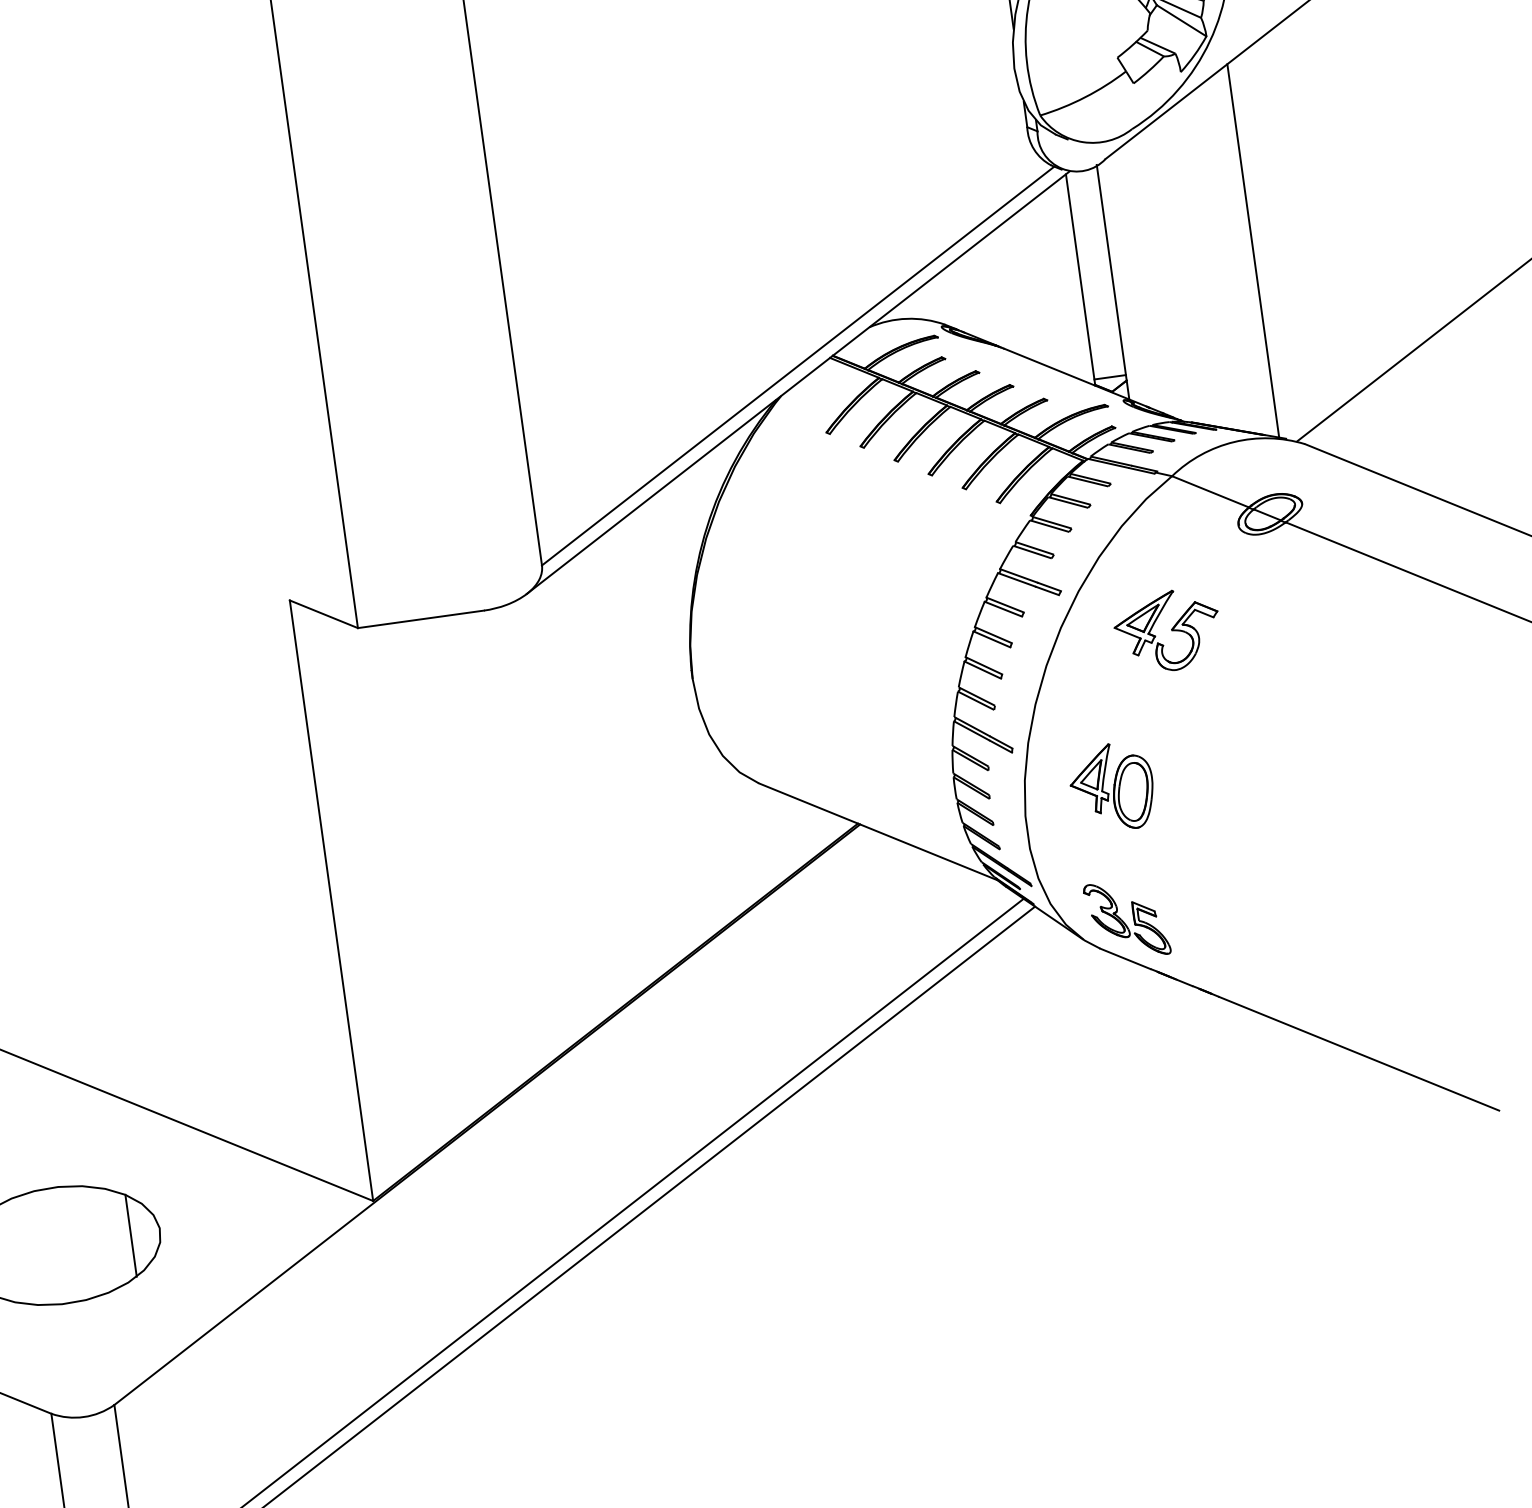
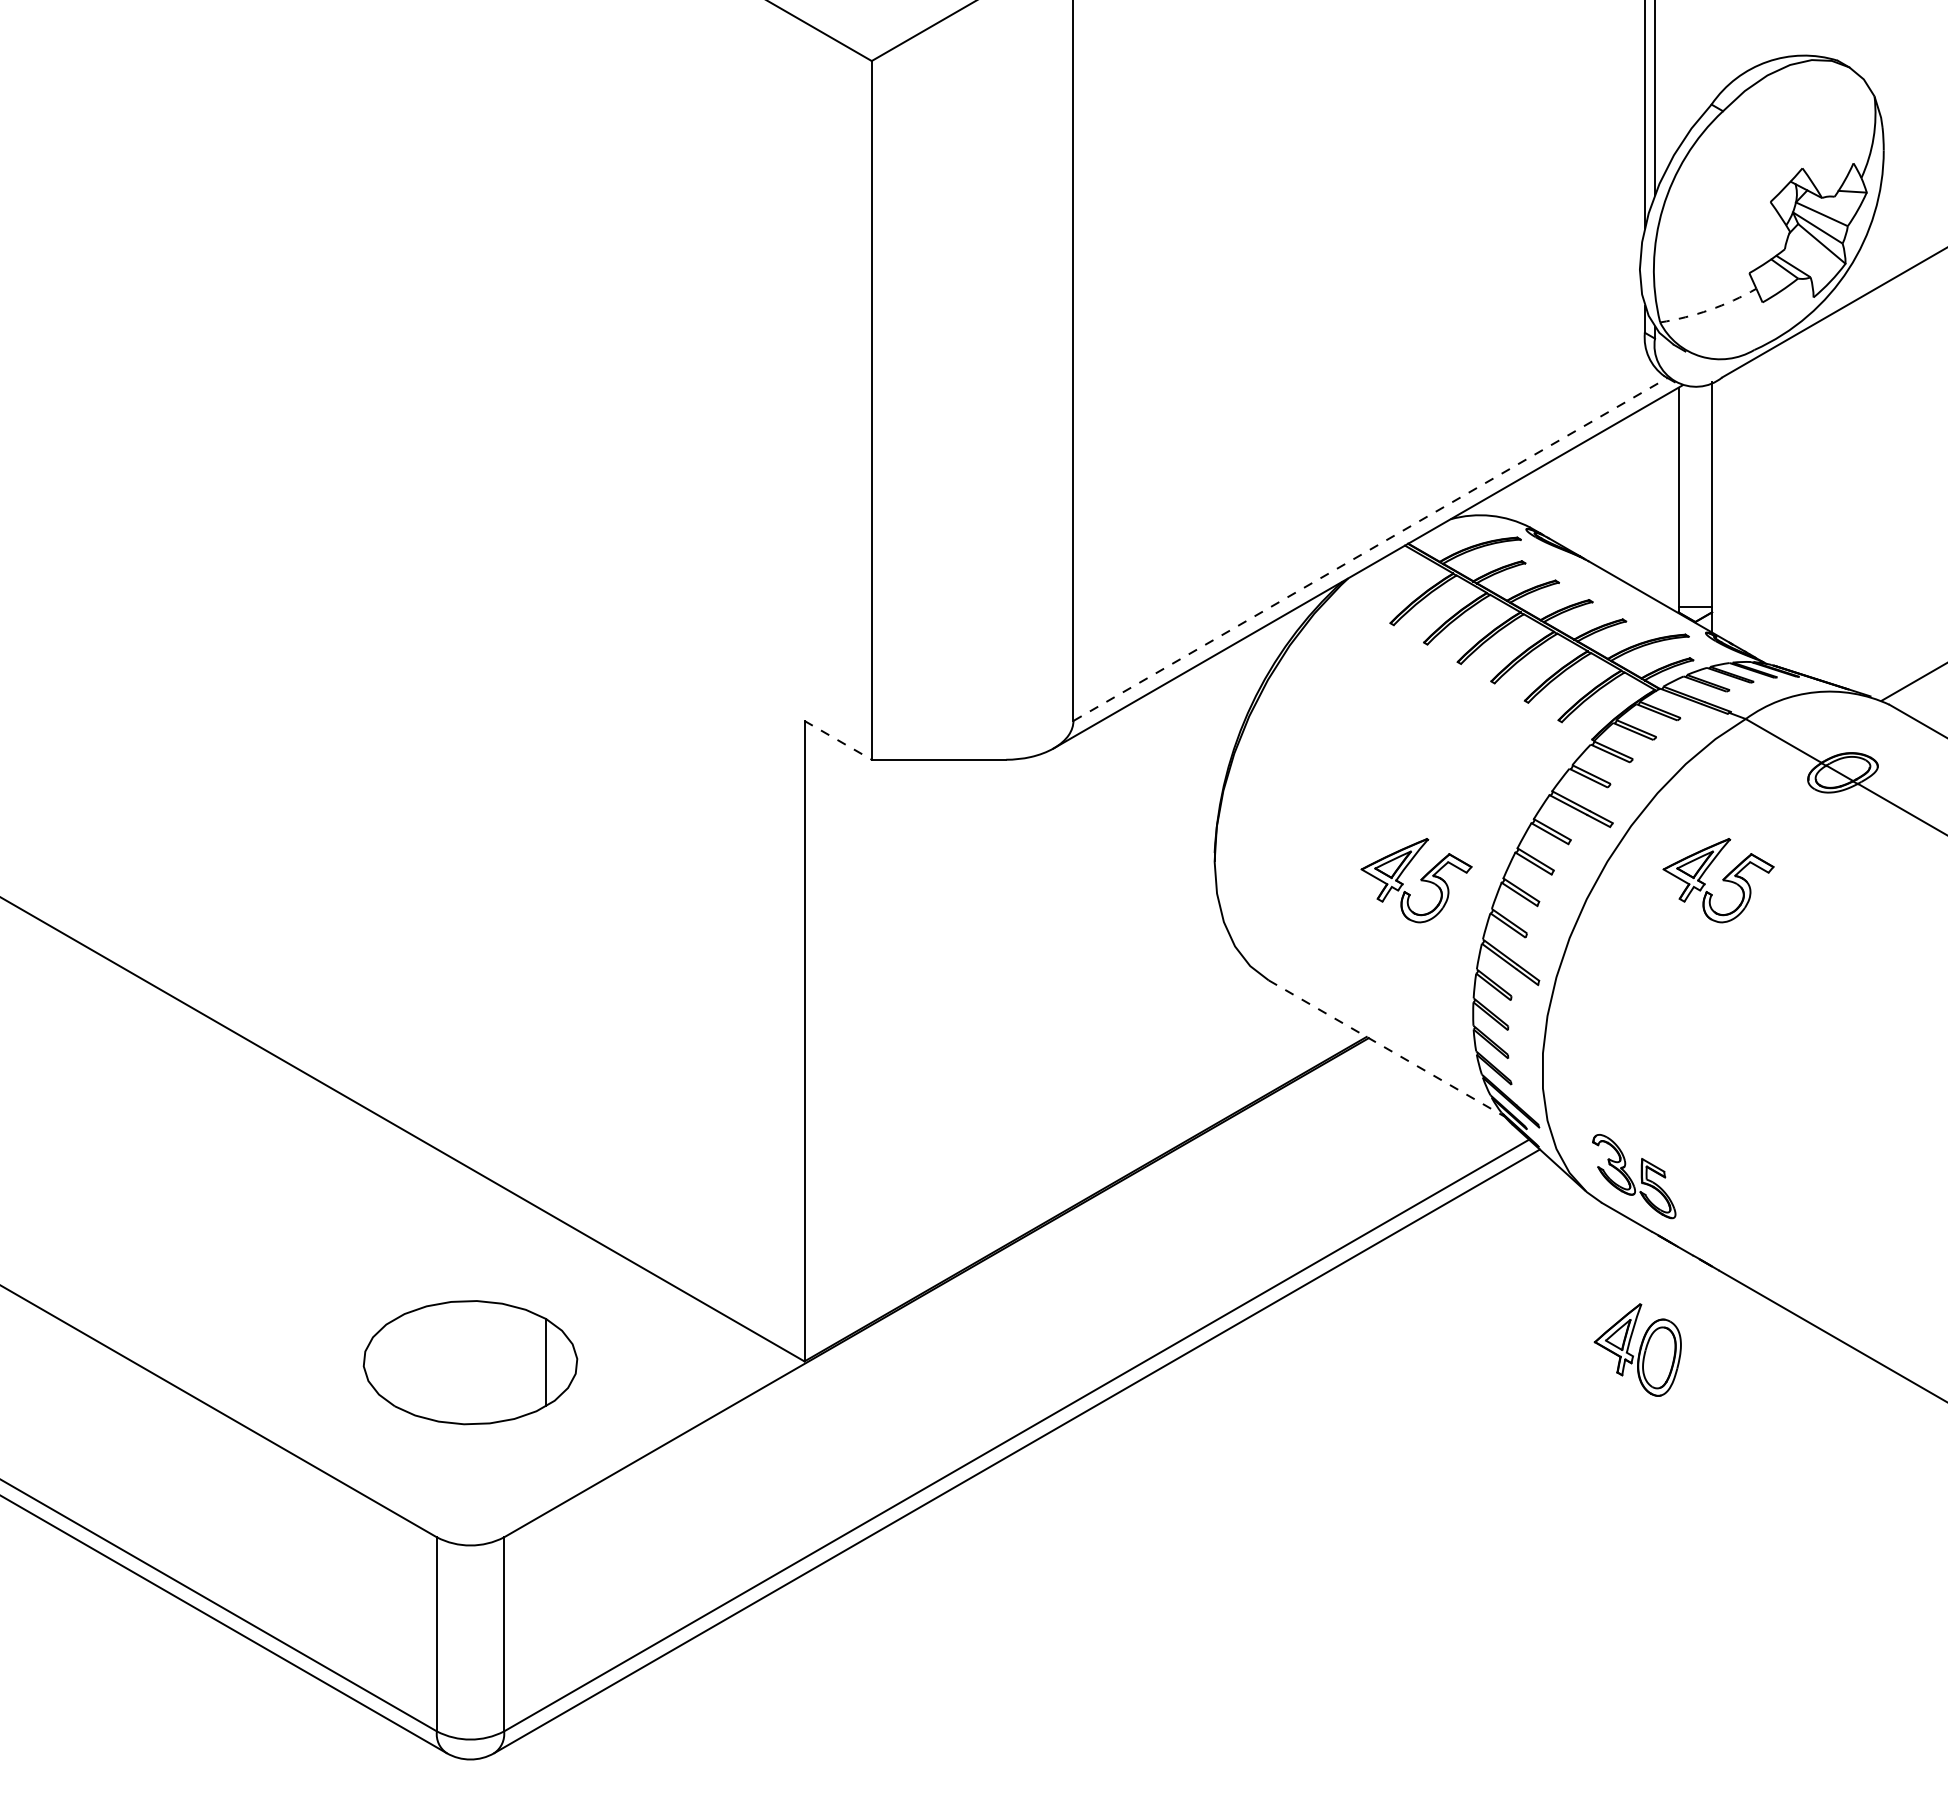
arc: (1084, 96) -> (1709, 309), solid -> dashed
line: (1253, 250) -> (1863, 494), removed
line: (798, 366) -> (1370, 549), solid -> dashed
line: (324, 614) -> (838, 740), solid -> dashed
part: (884, 670) -> (1416, 880), added
part: (1111, 787) -> (1637, 1349), moved
line: (879, 831) -> (1387, 1048), solid -> dashed

